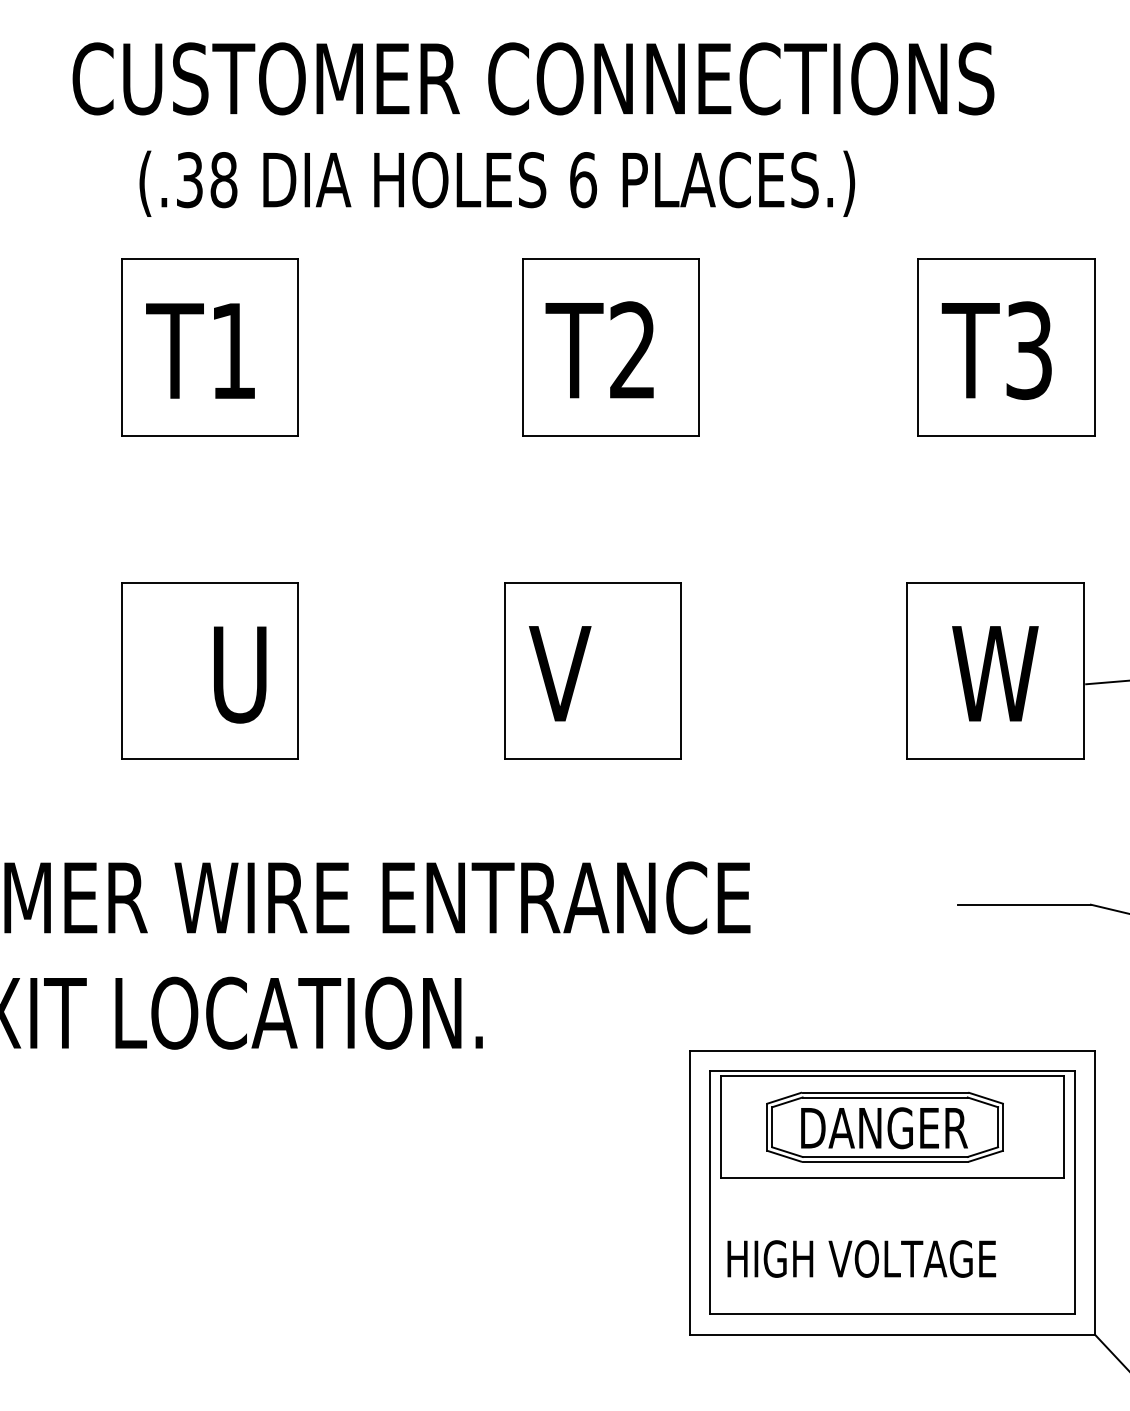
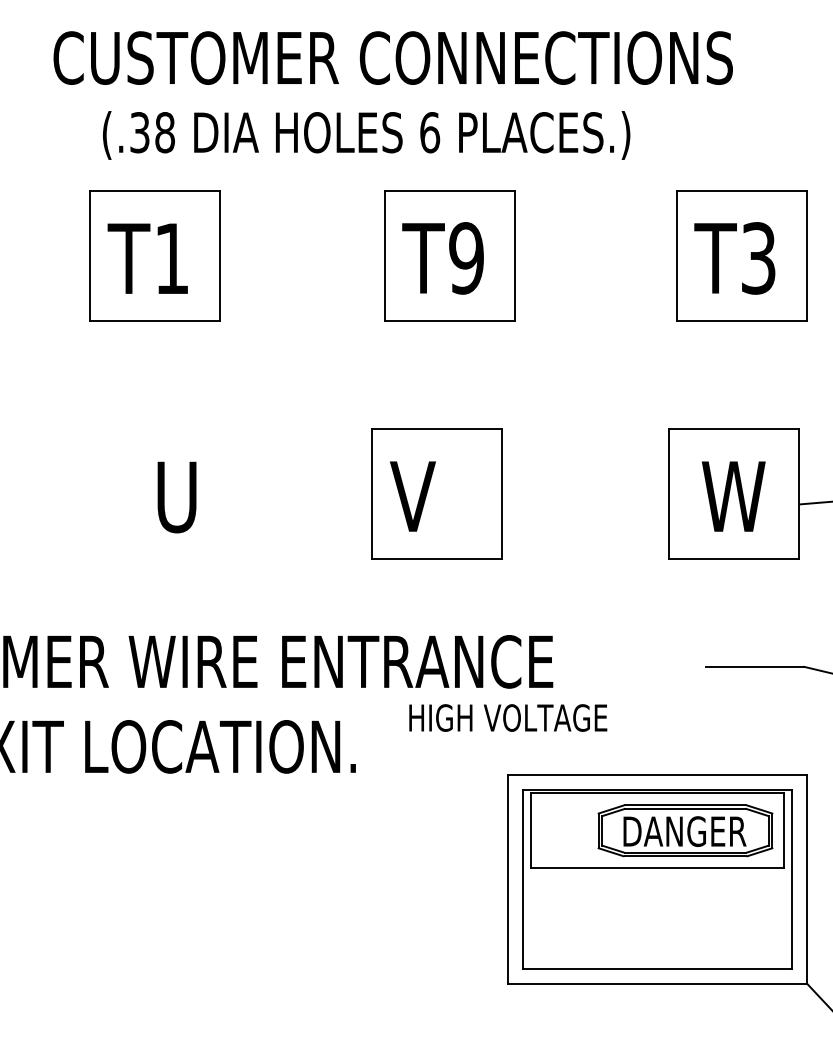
text: (632, 350) -> (466, 258), T2 -> T9
part: (209, 669) -> (154, 493), removed
part: (885, 1126) -> (685, 830), moved
text: (862, 1258) -> (508, 717), moved

